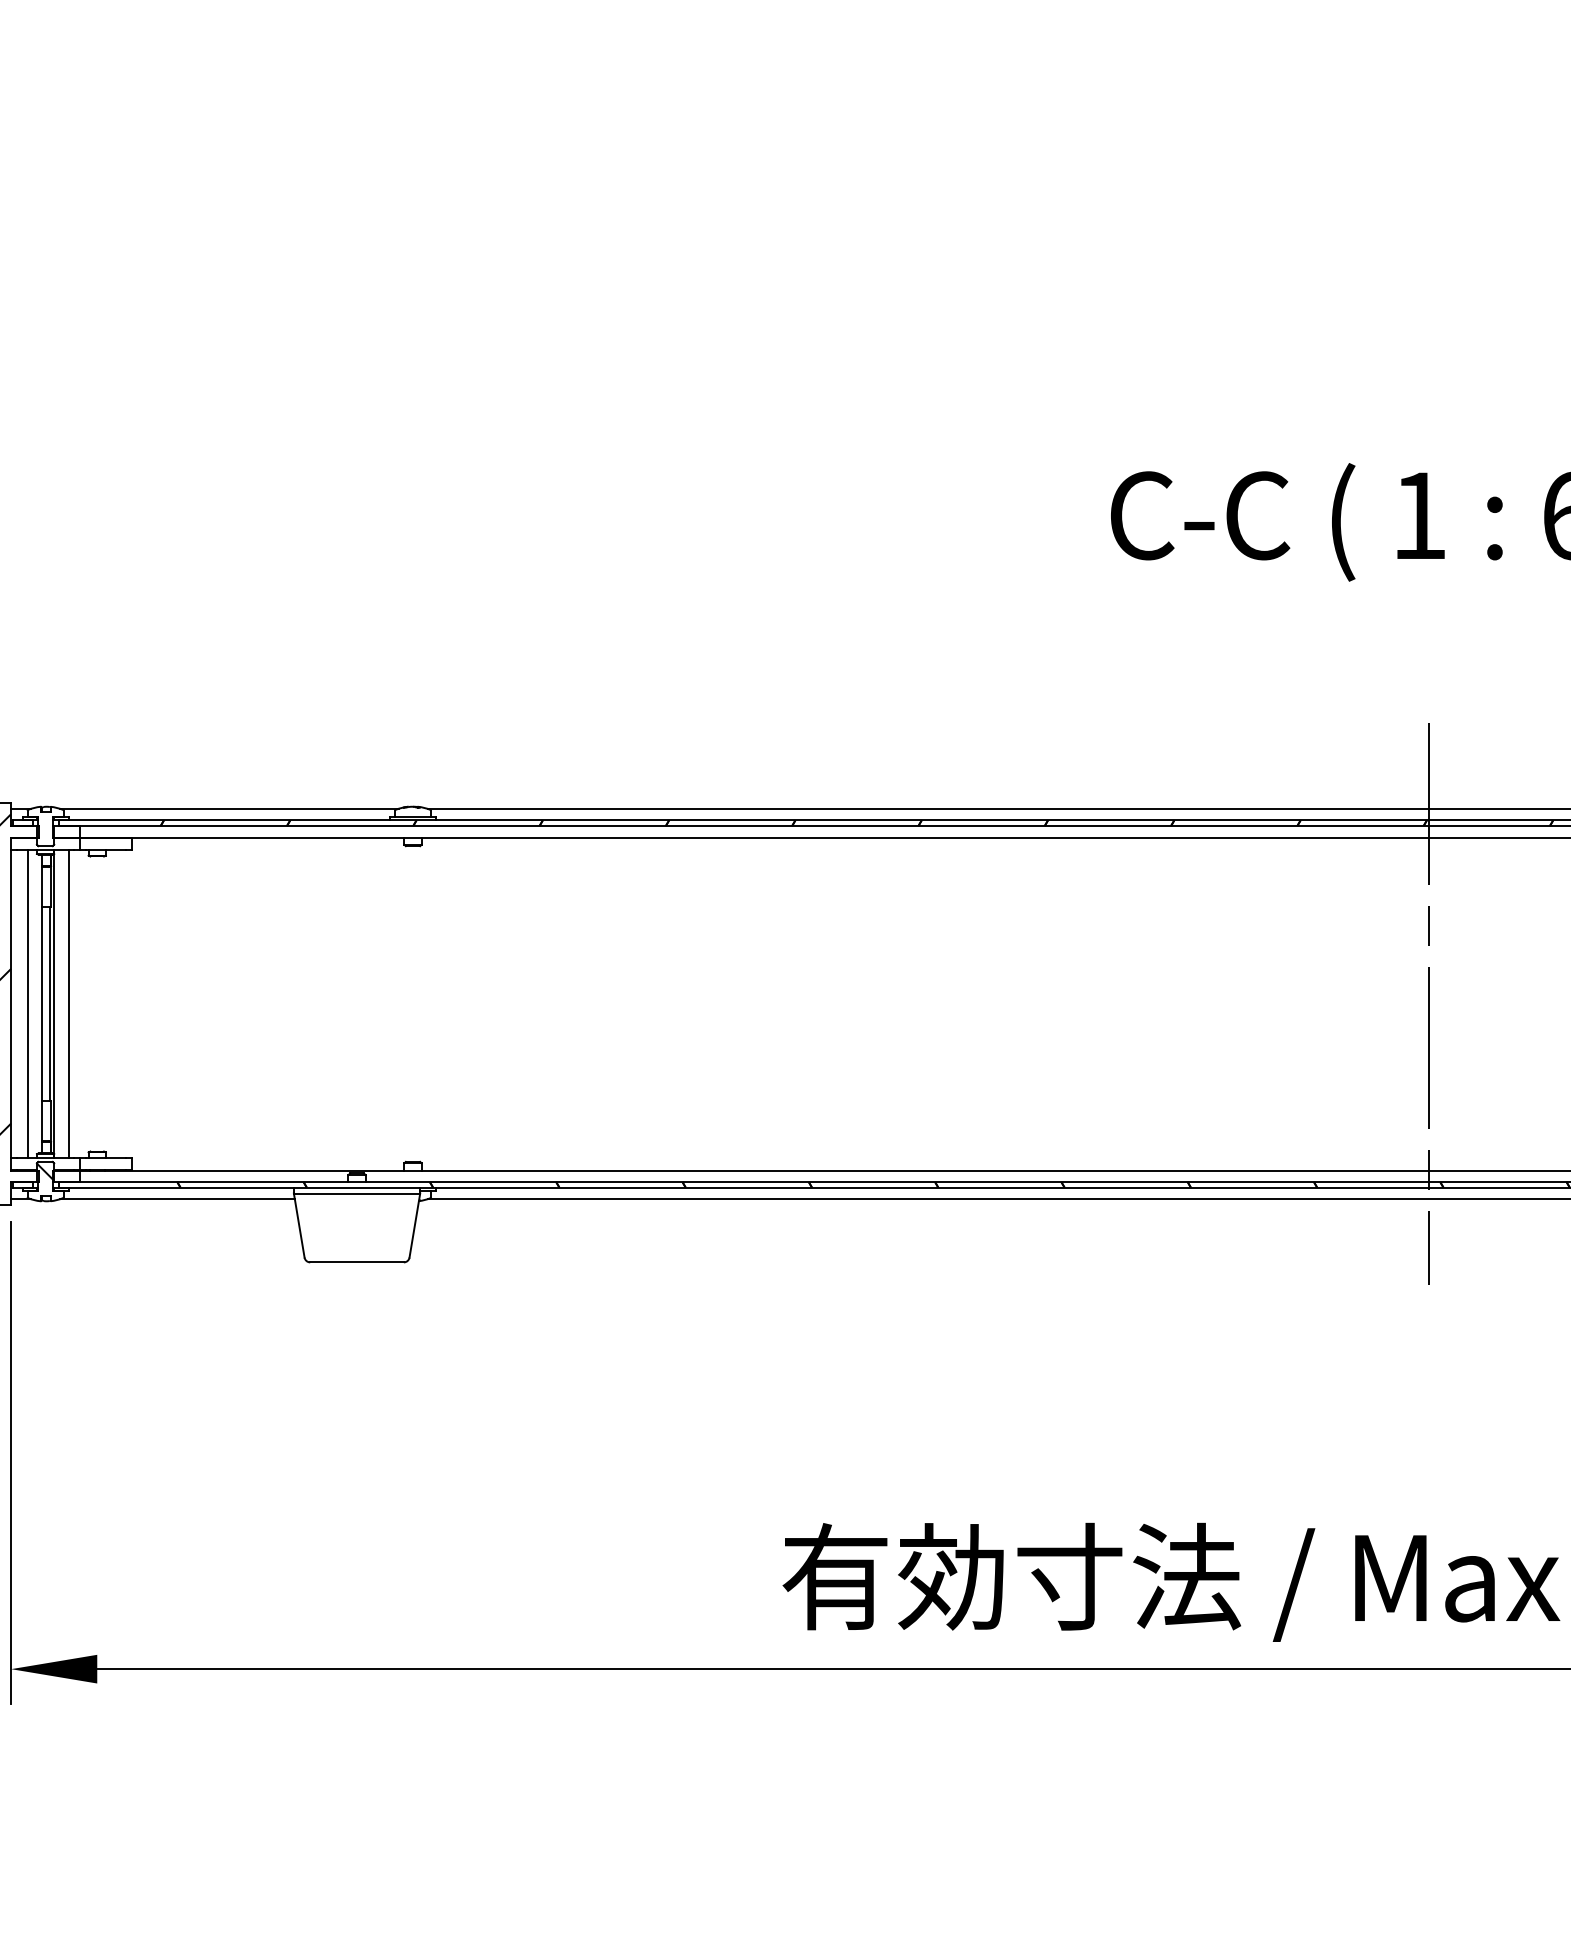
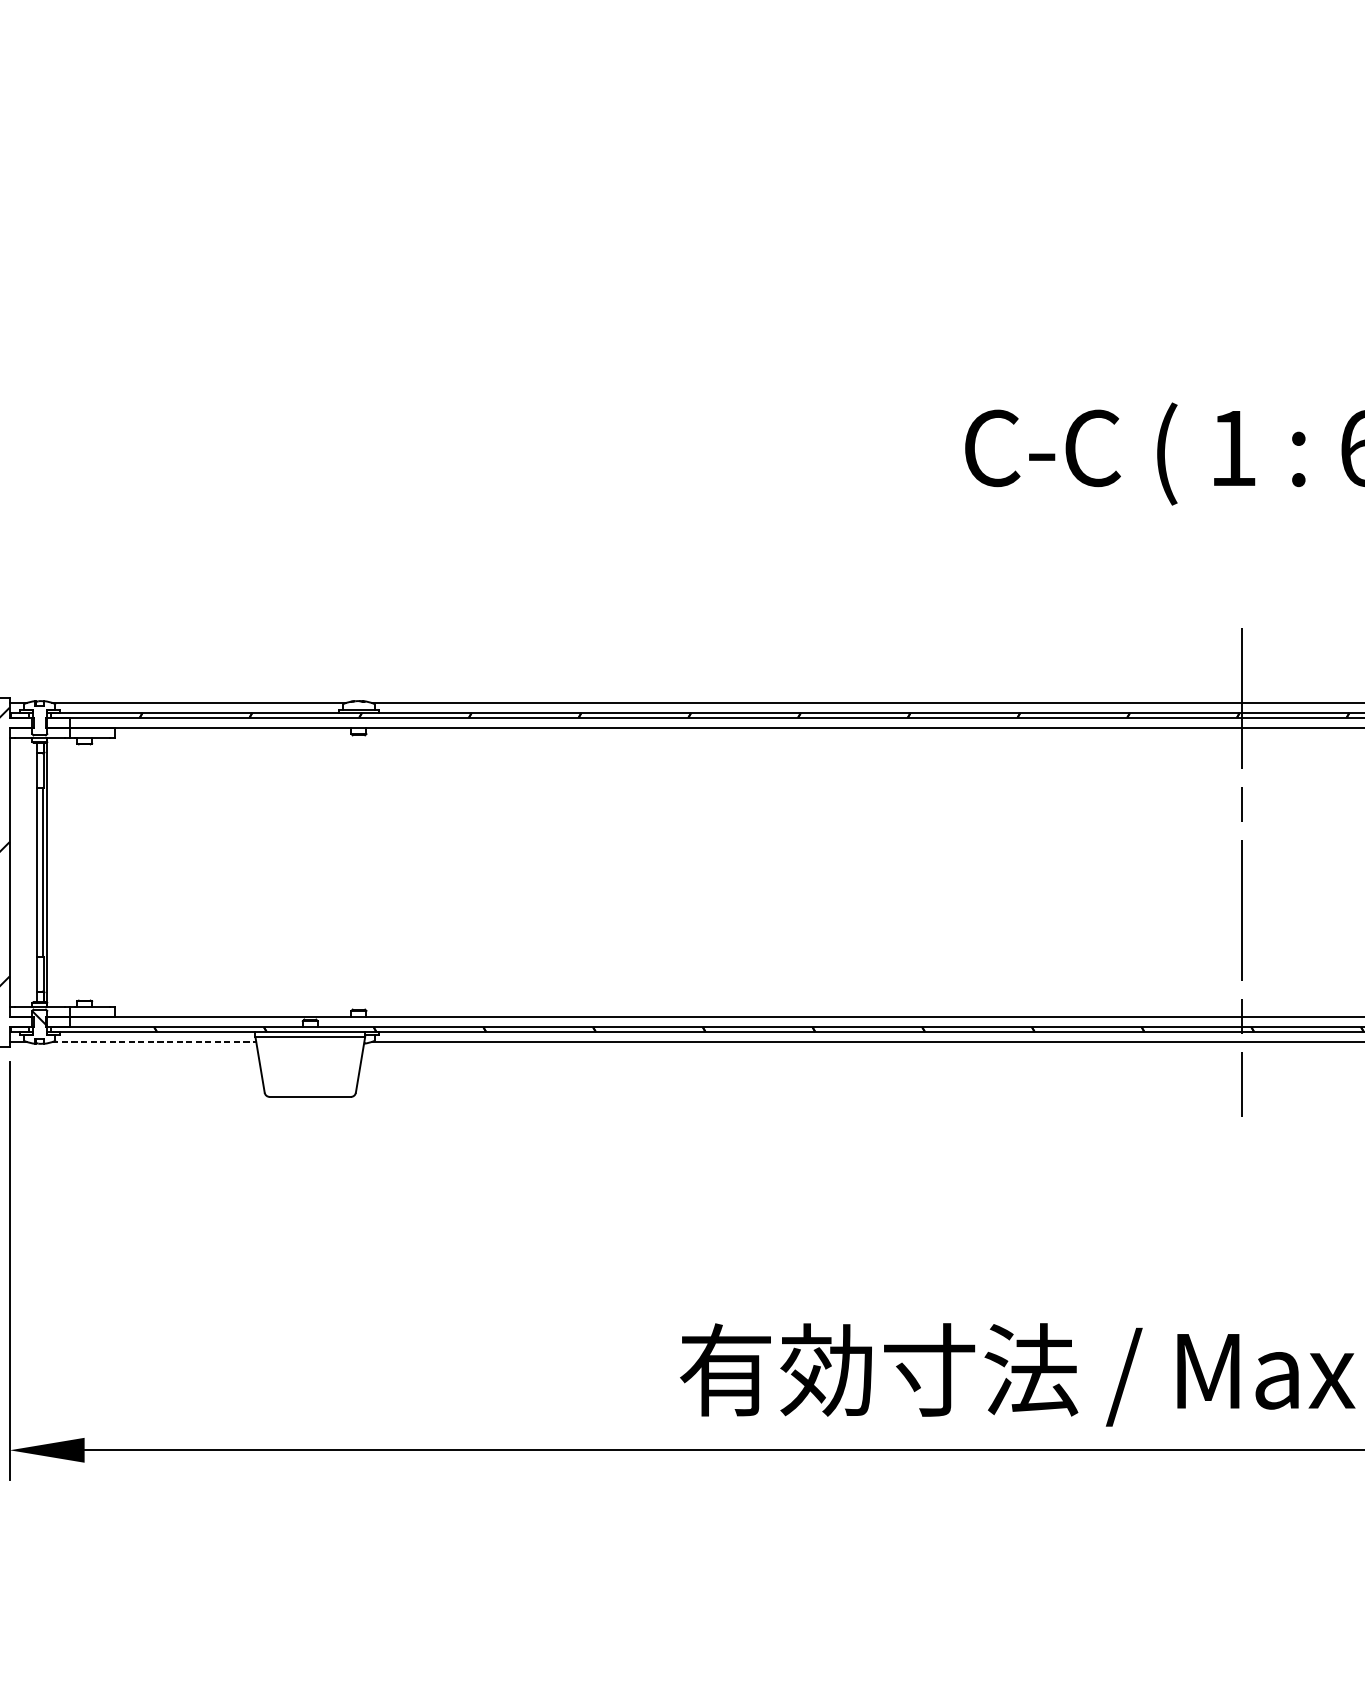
line: (28, 1003) -> (24, 872), removed
line: (68, 1003) -> (59, 872), removed
line: (177, 1199) -> (154, 1042), solid -> dashed

